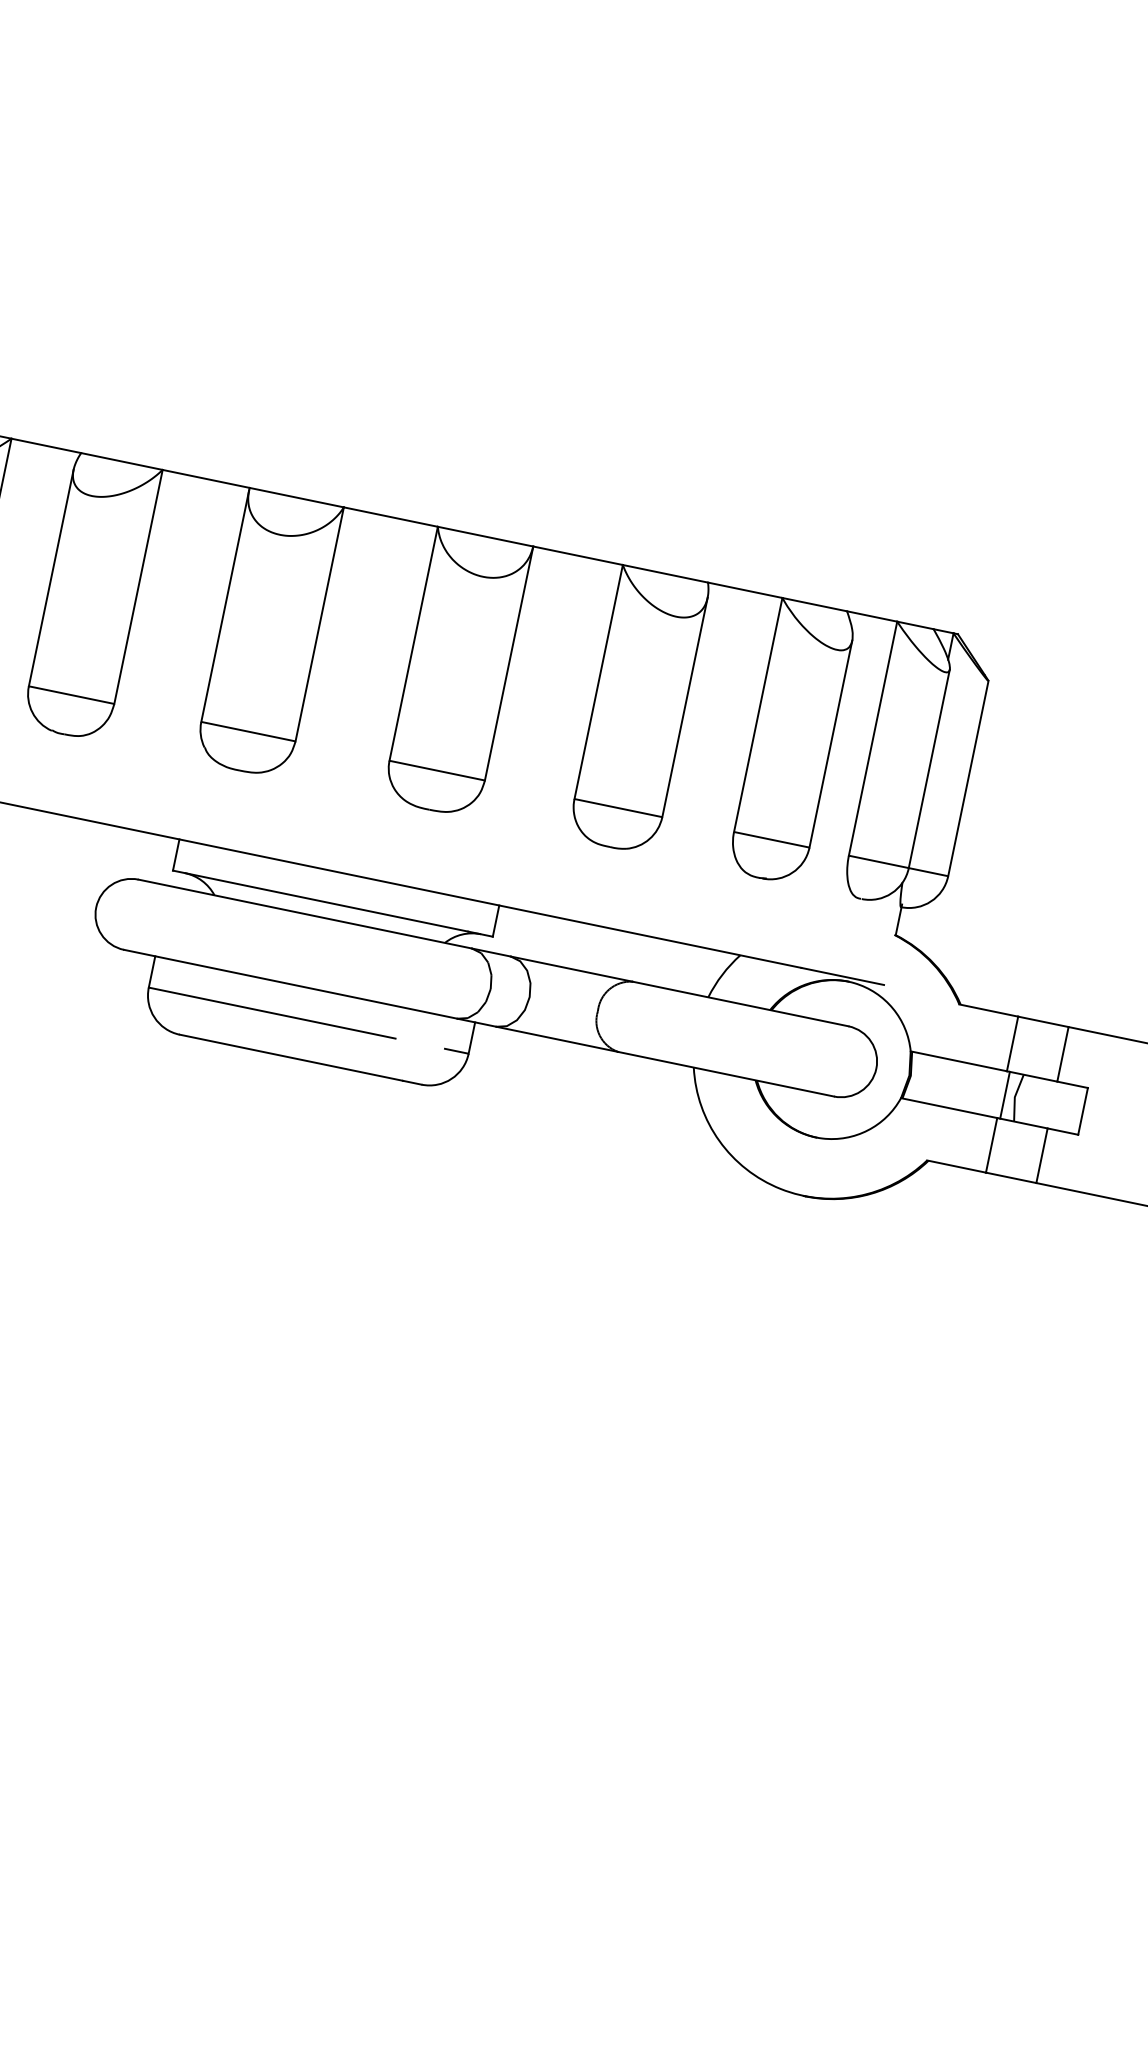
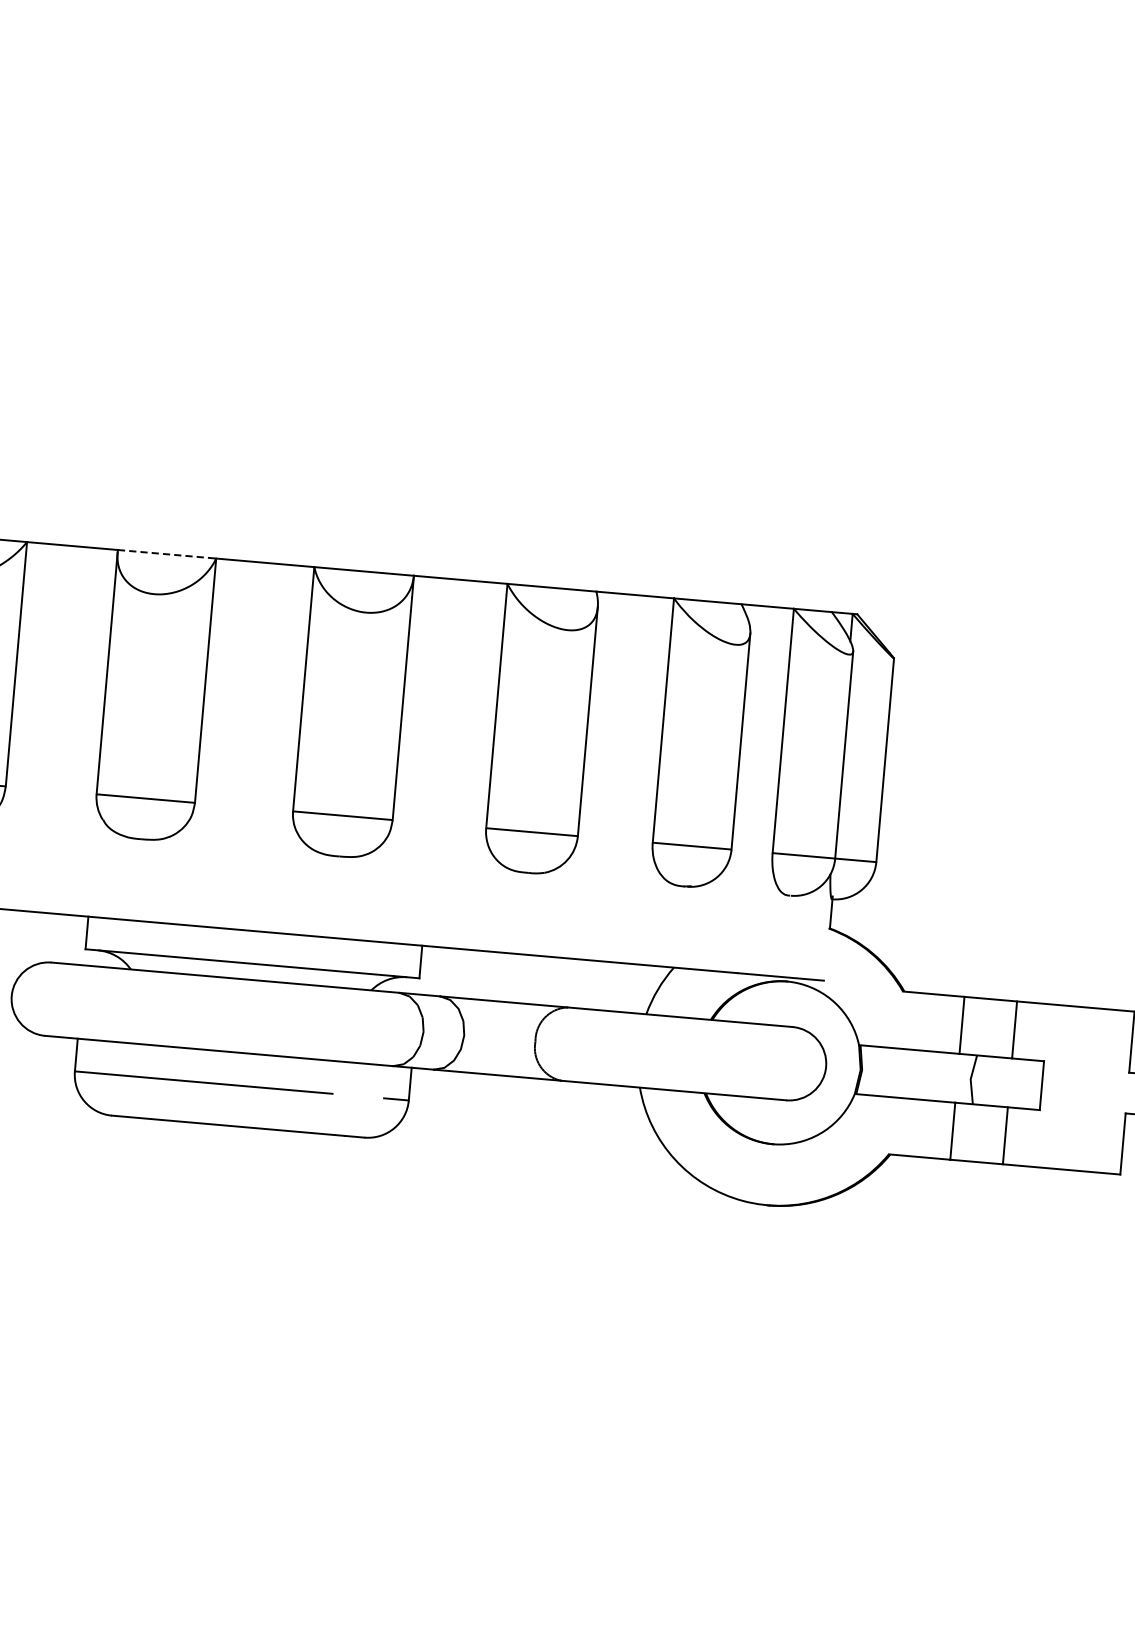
line: (297, 497) -> (167, 554), solid -> dashed
line: (1004, 1094) -> (959, 1077), removed

